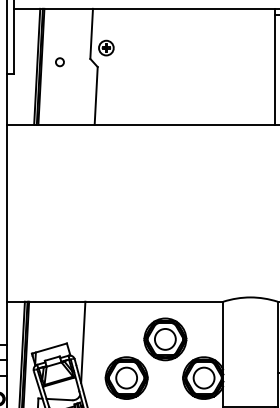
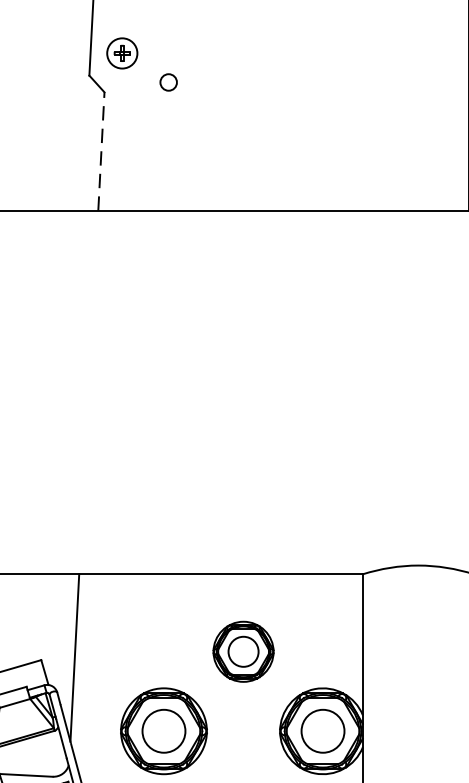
circle: (59, 62) -> (167, 82), moved
line: (96, 95) -> (102, 150), solid -> dashed
part: (165, 339) -> (243, 651), size x0.7

